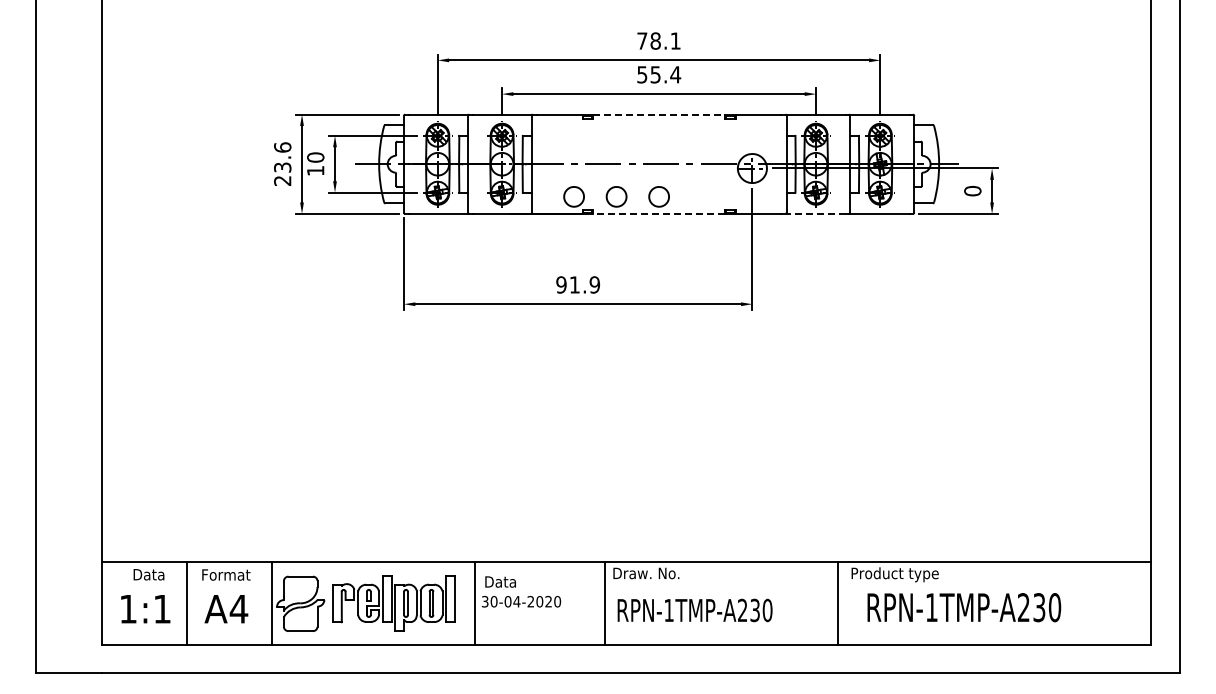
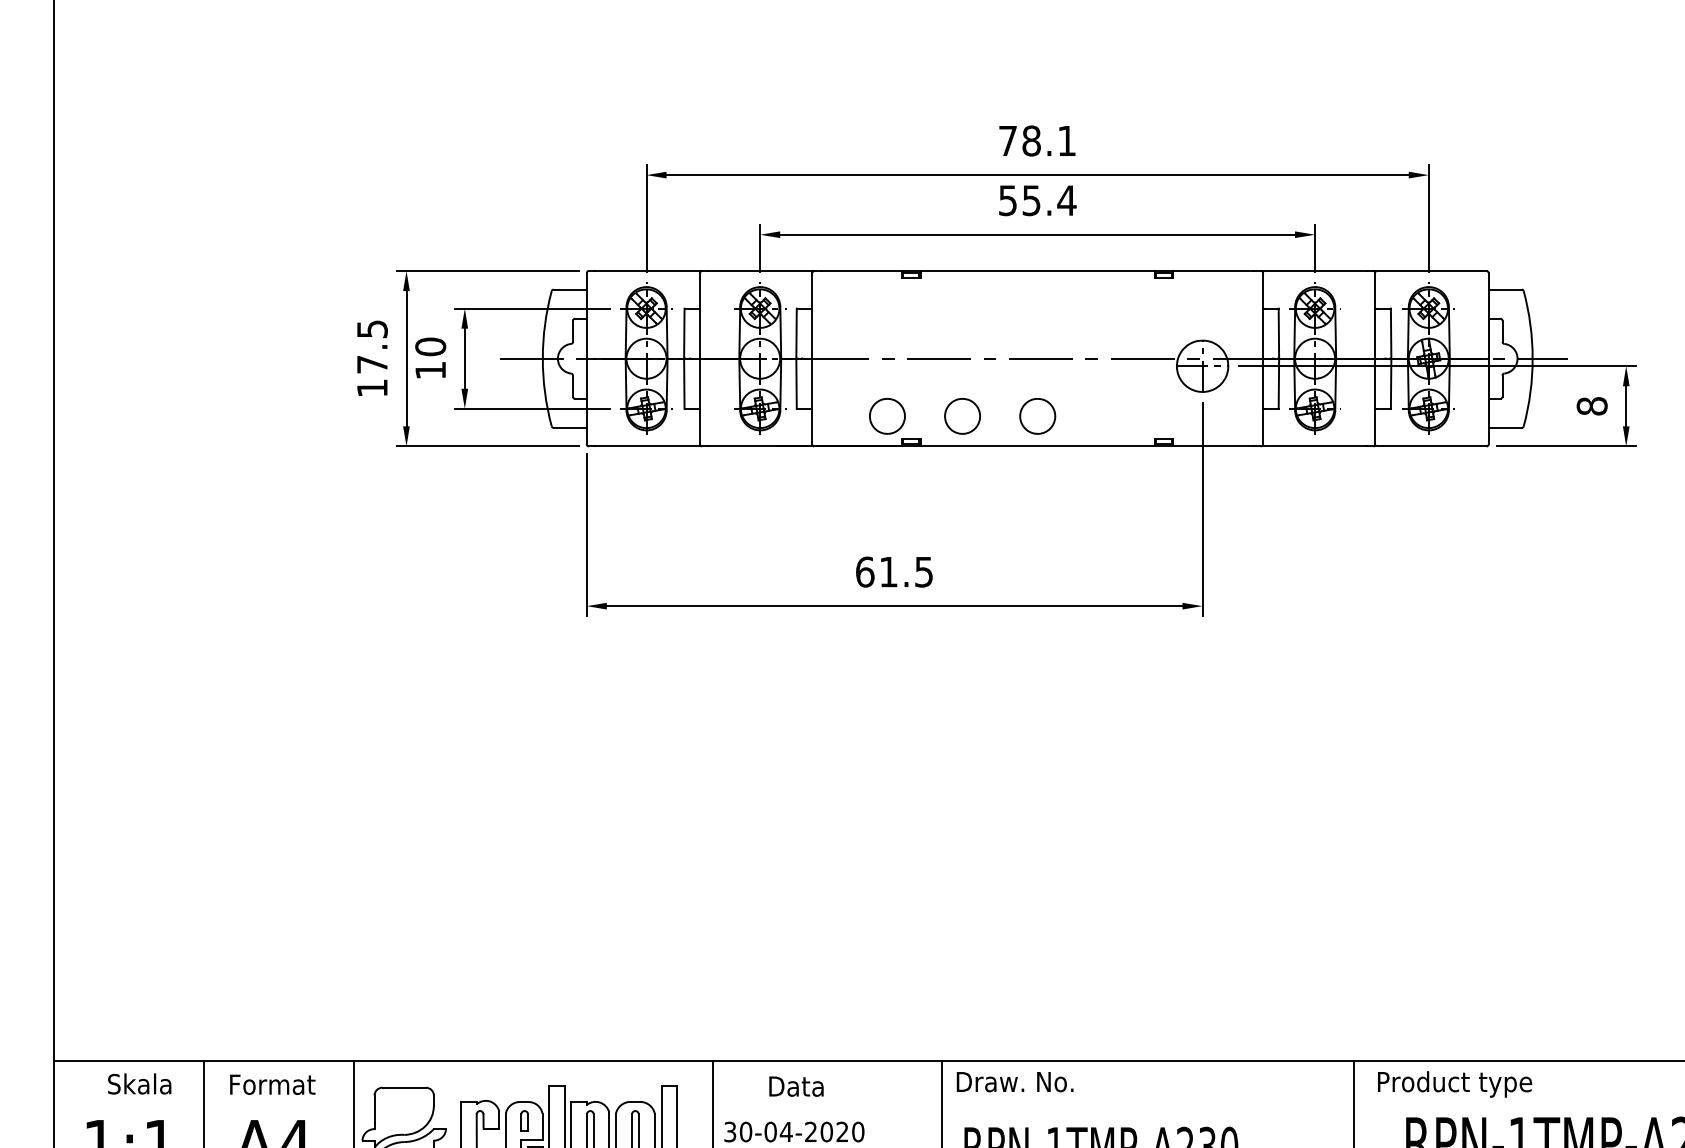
line: (659, 114) -> (1038, 270), dashed -> solid
text: (282, 163) -> (371, 357), 23.6 -> 17.5
text: (972, 190) -> (1591, 405), 0 -> 8
line: (658, 213) -> (1036, 445), dashed -> solid
line: (815, 213) -> (1314, 445), dashed -> solid
text: (578, 284) -> (895, 571), 91.9 -> 61.5
text: (150, 574) -> (138, 1083), Data -> Skala
text: (500, 581) -> (796, 1085), moved

